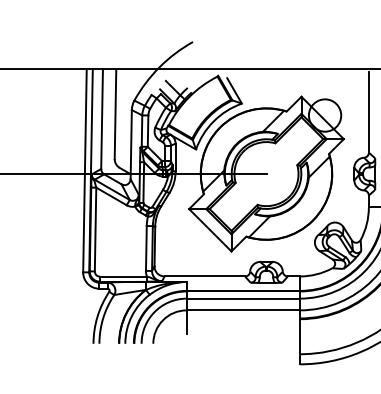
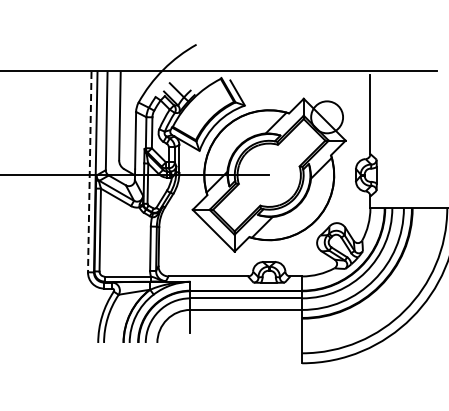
line: (84, 171) -> (89, 172), solid -> dashed

